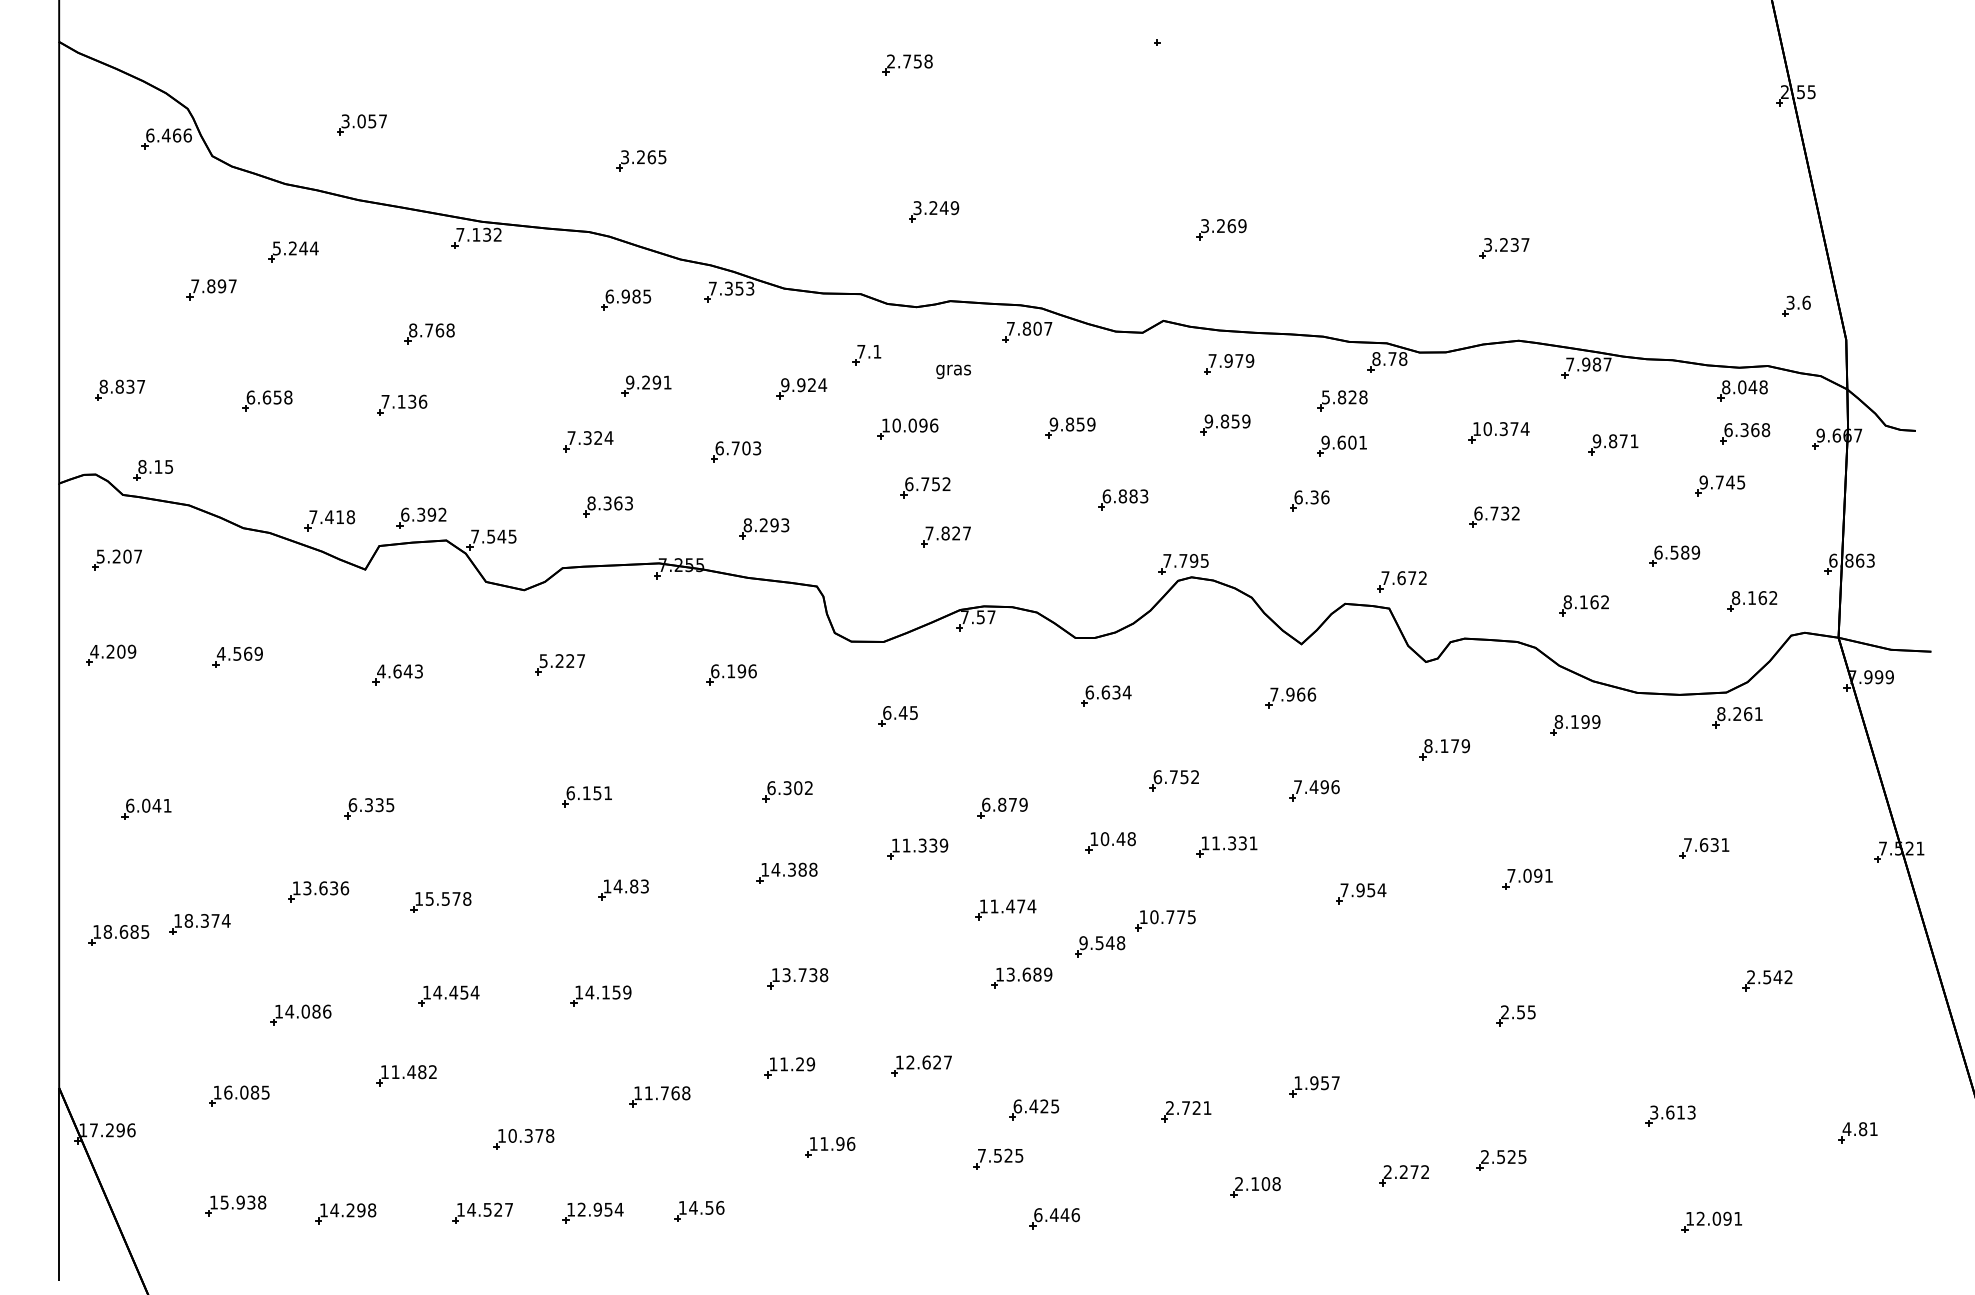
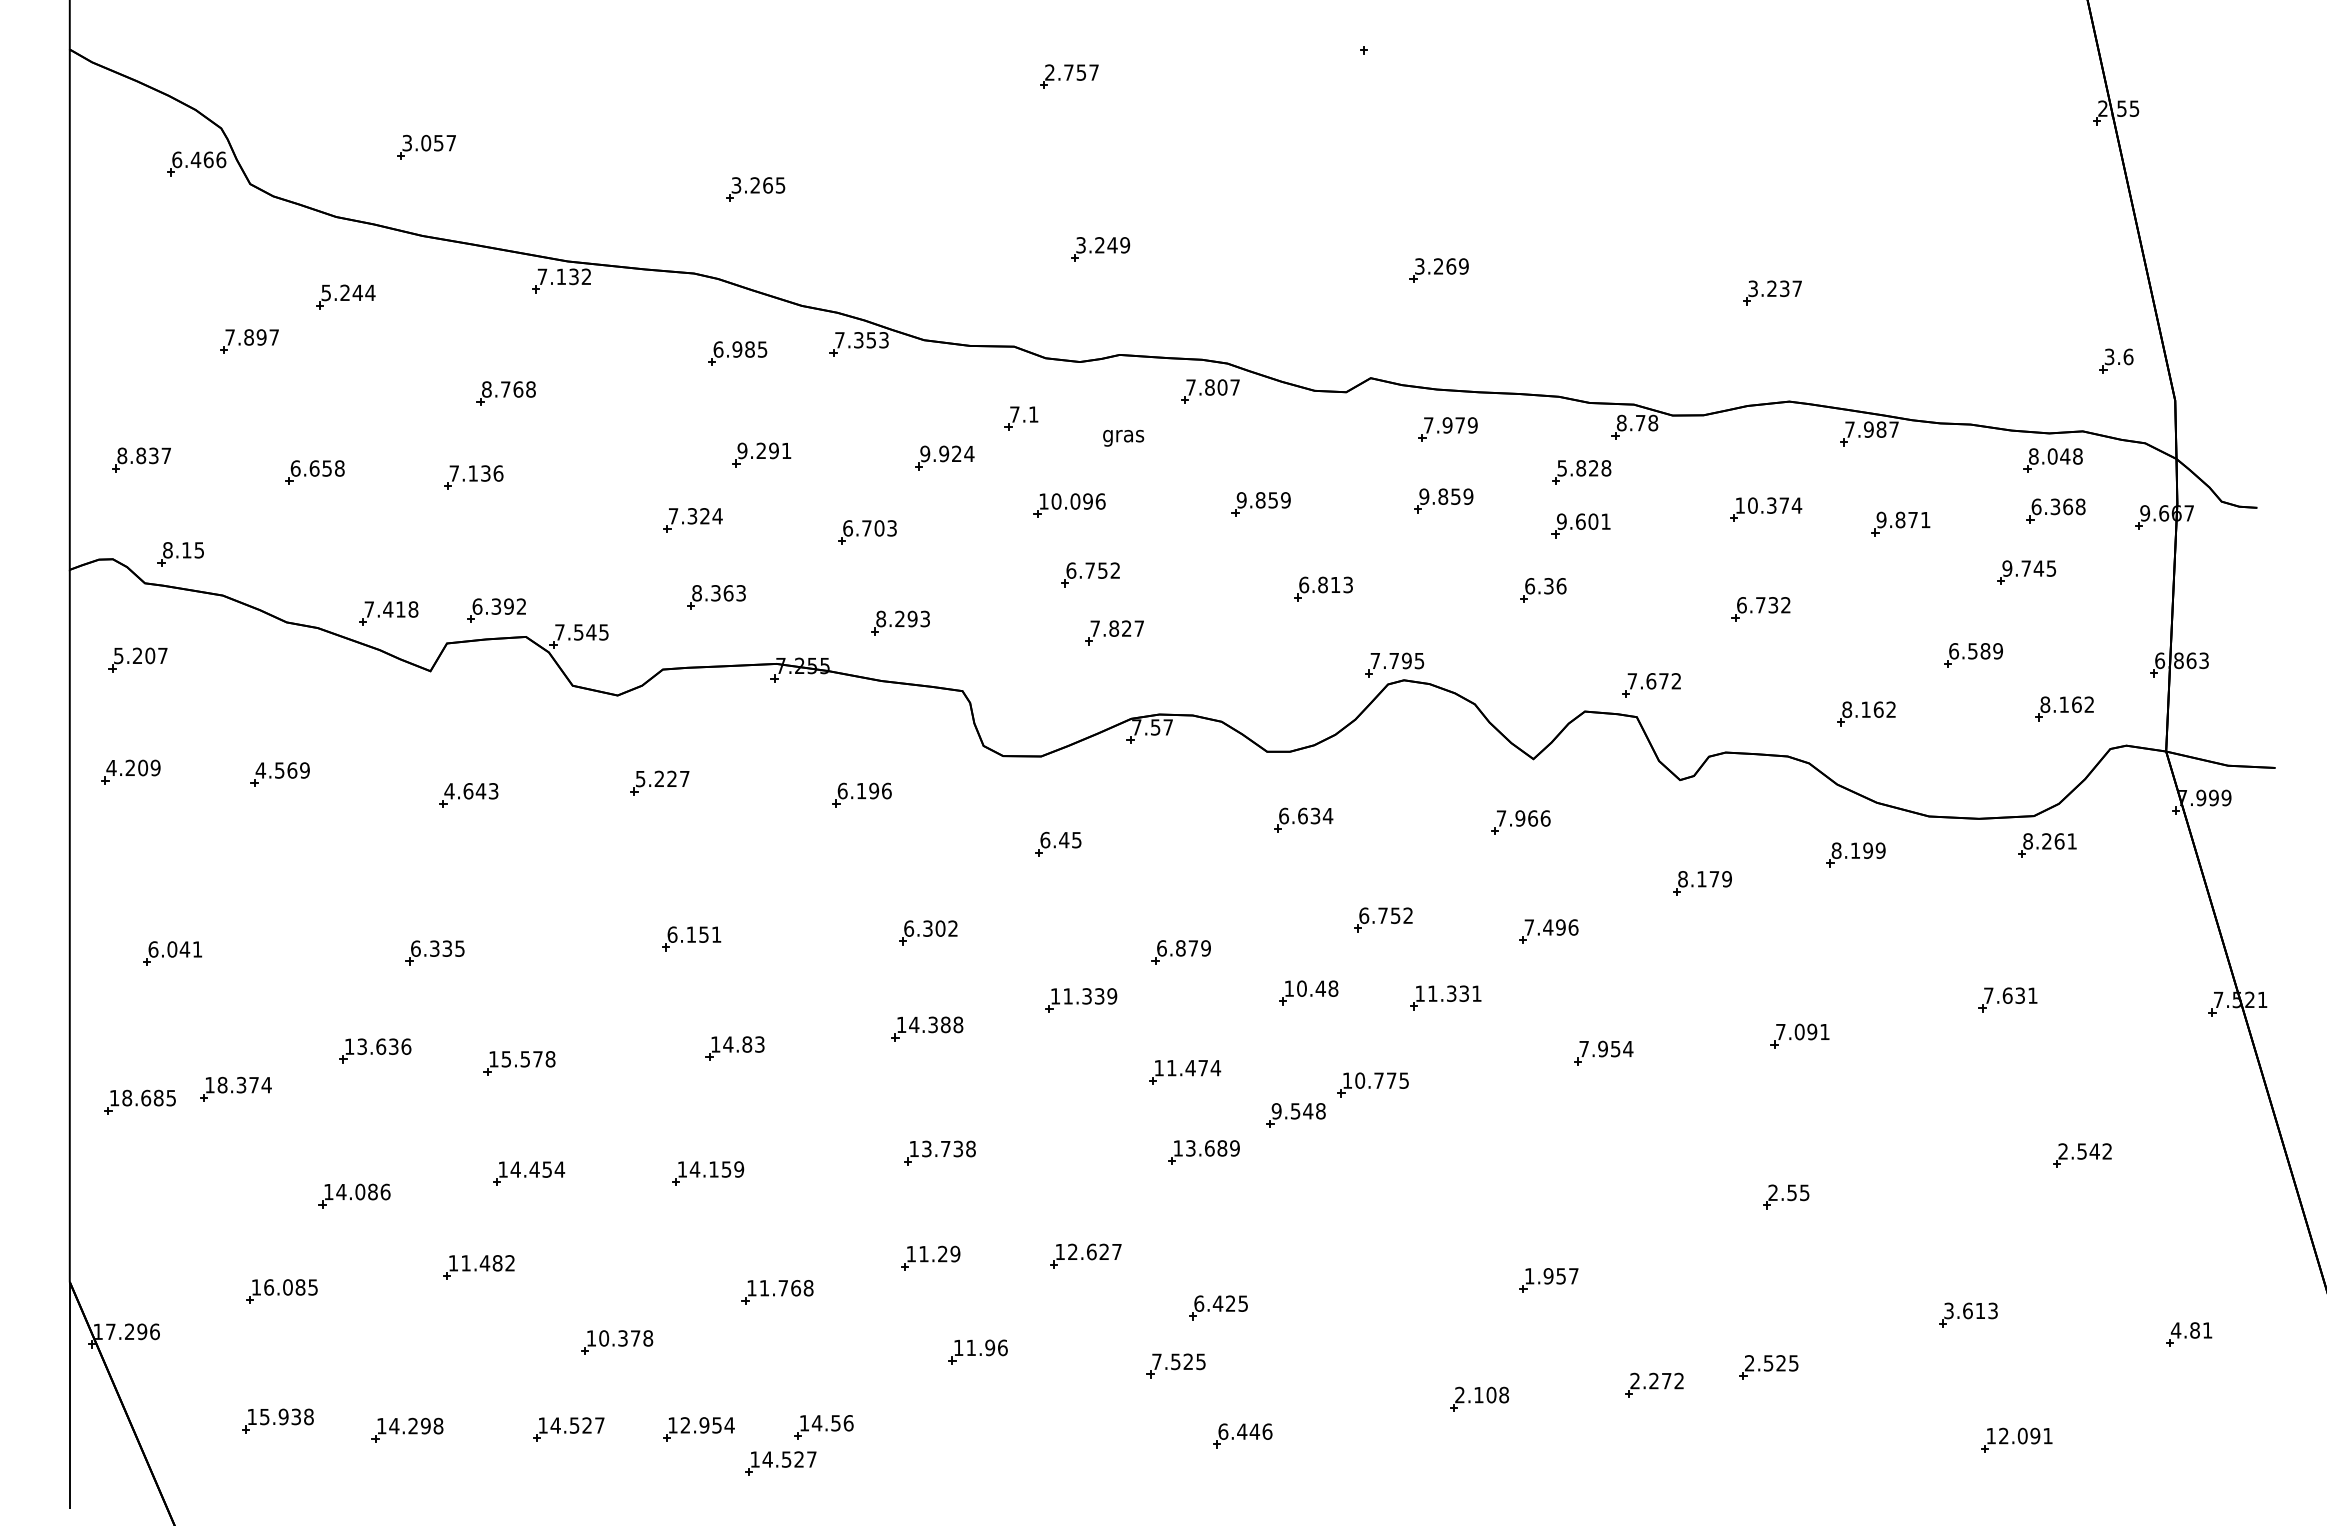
text: (928, 61) -> (1093, 72), 2.758 -> 2.757
text: (1133, 495) -> (1335, 584), 6.883 -> 6.813
part: (1186, 1111) -> (1397, 1309), removed
part: (662, 1242) -> (780, 1463), added

